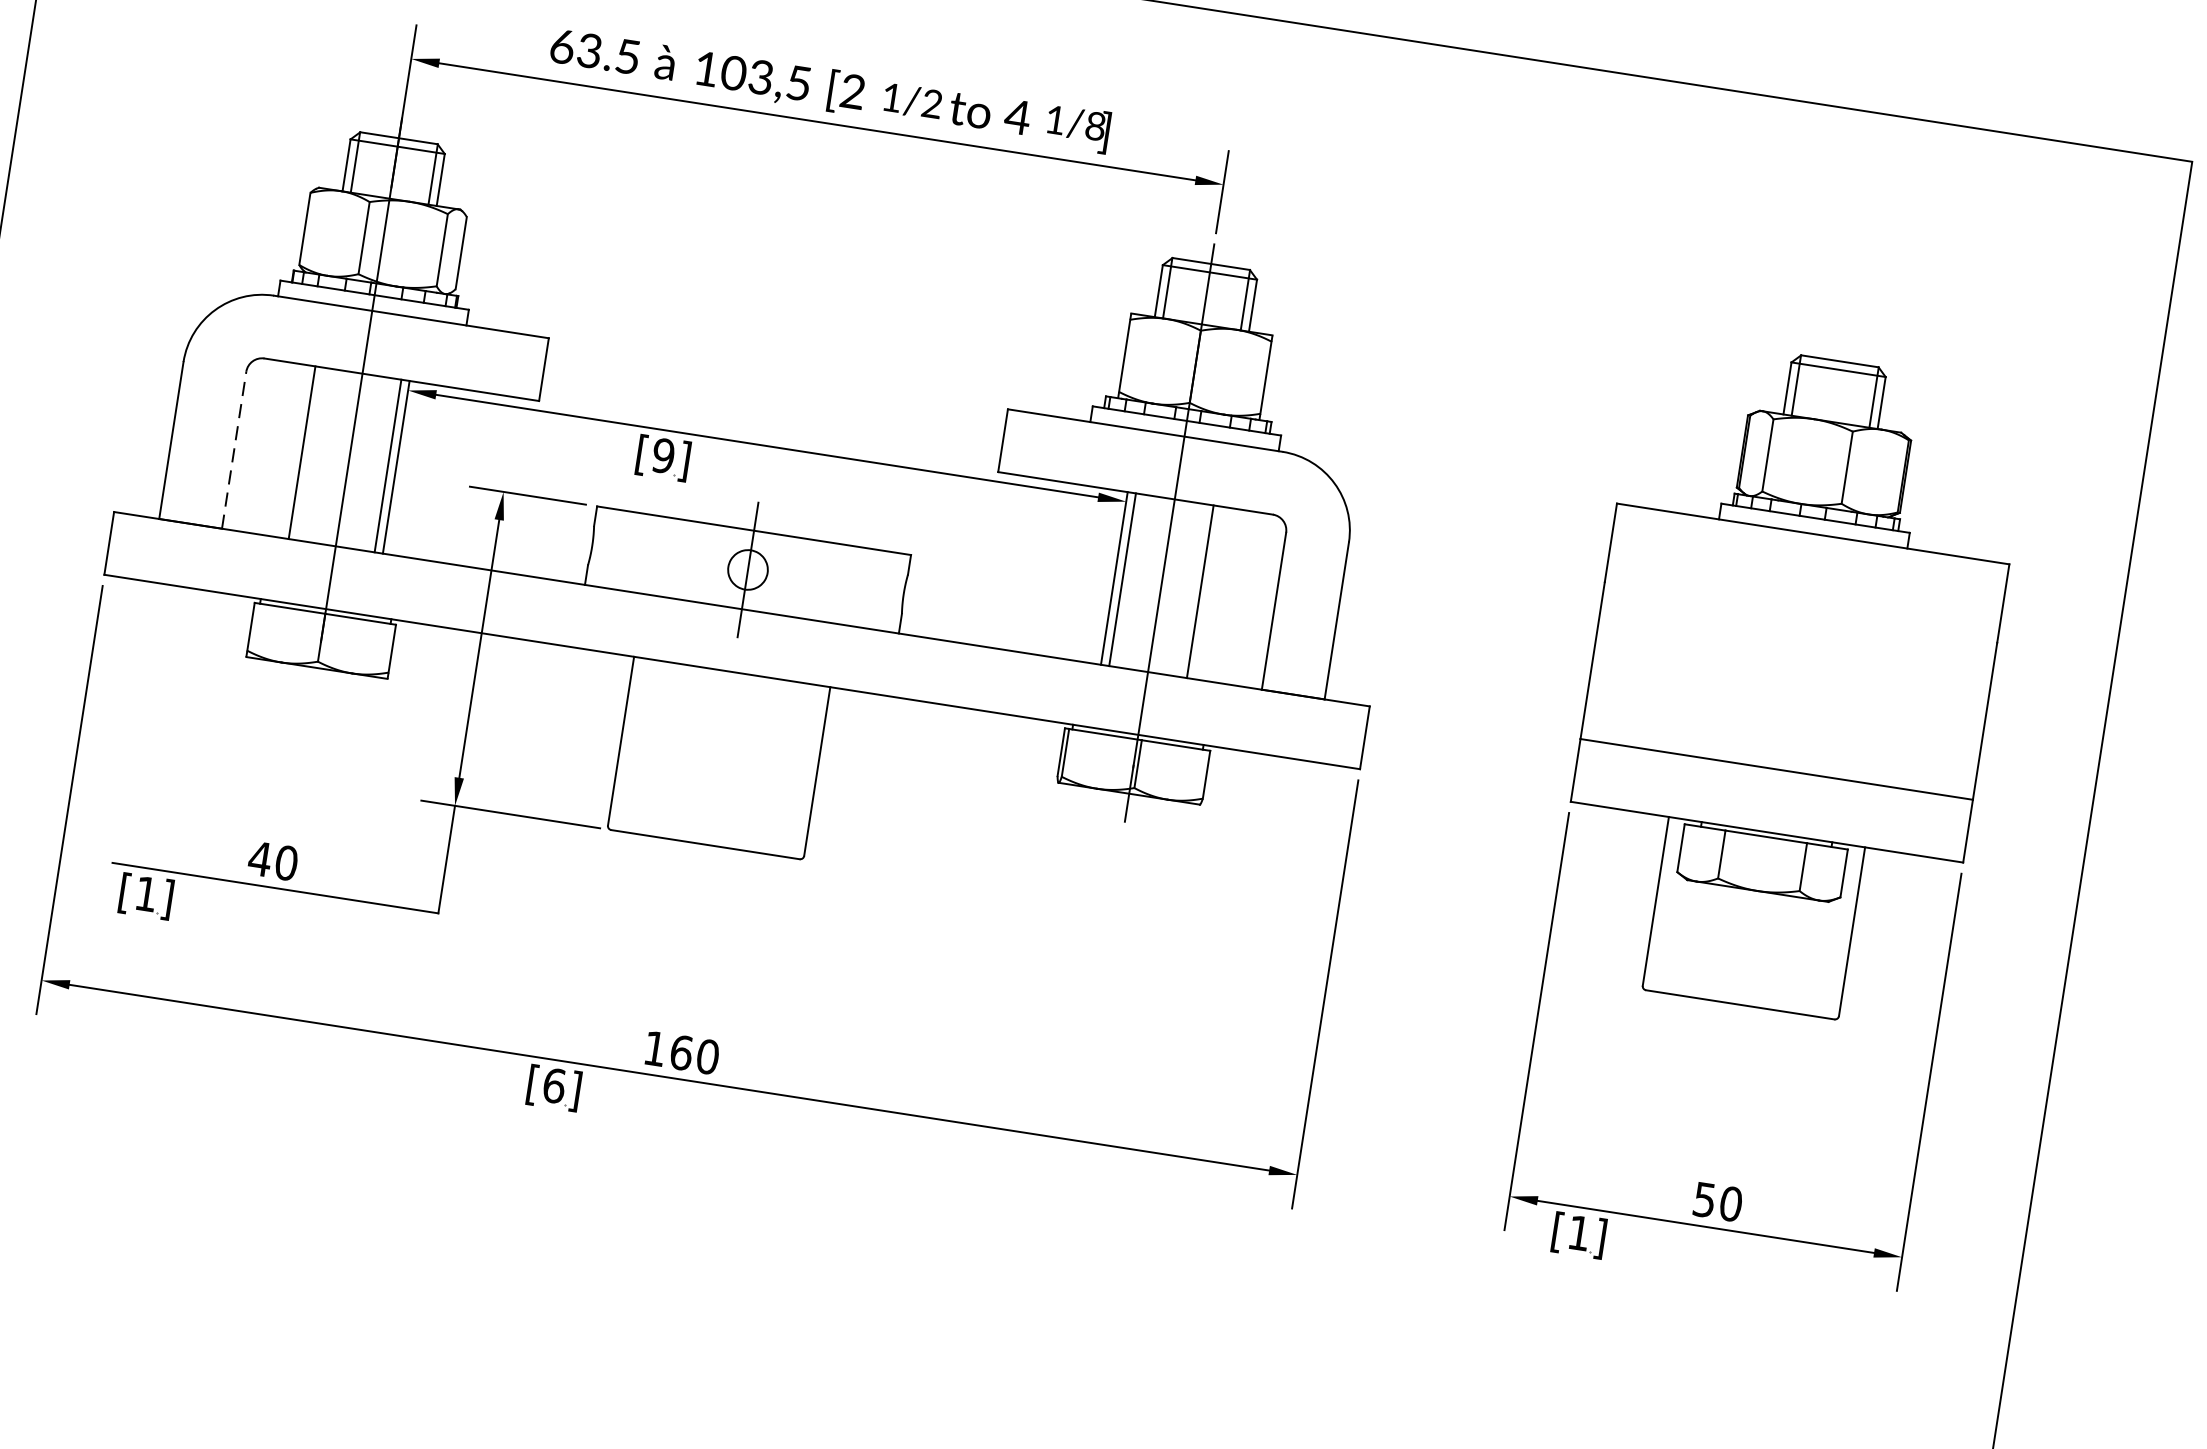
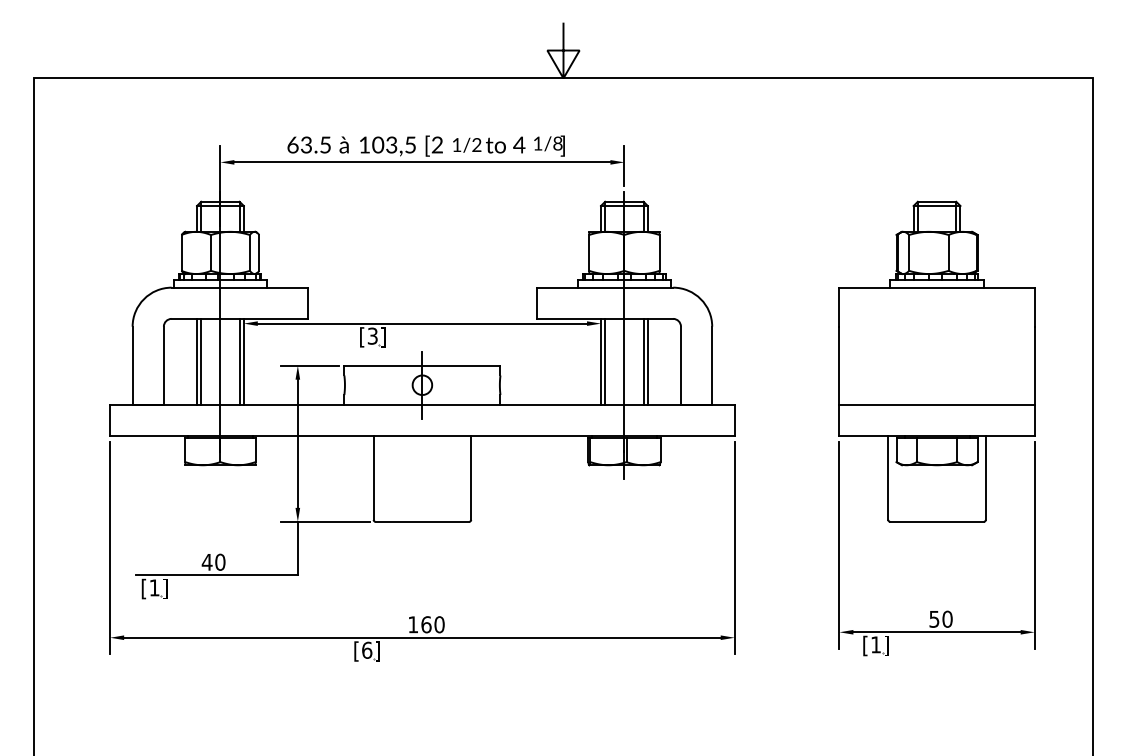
line: (233, 449) -> (163, 365), dashed -> solid
line: (311, 453) -> (201, 361), added
text: (663, 454) -> (372, 335), [9 -> [3
line: (1207, 592) -> (647, 361), added

